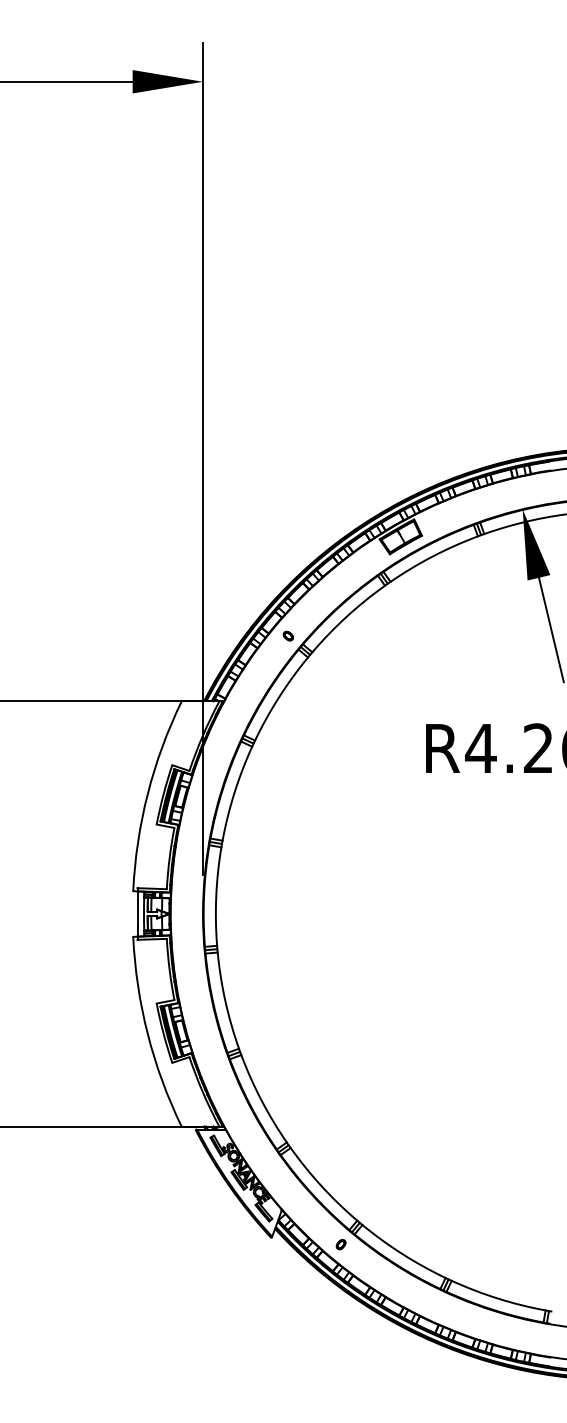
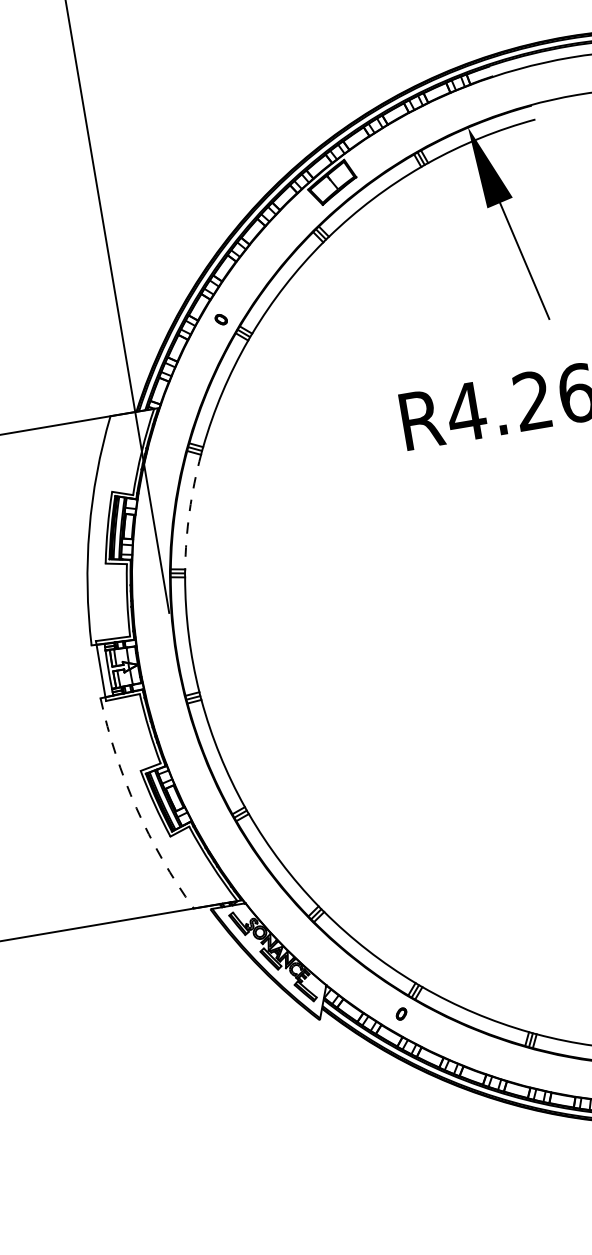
arc: (234, 792) -> (189, 511), solid -> dashed
arc: (147, 1034) -> (136, 808), solid -> dashed

